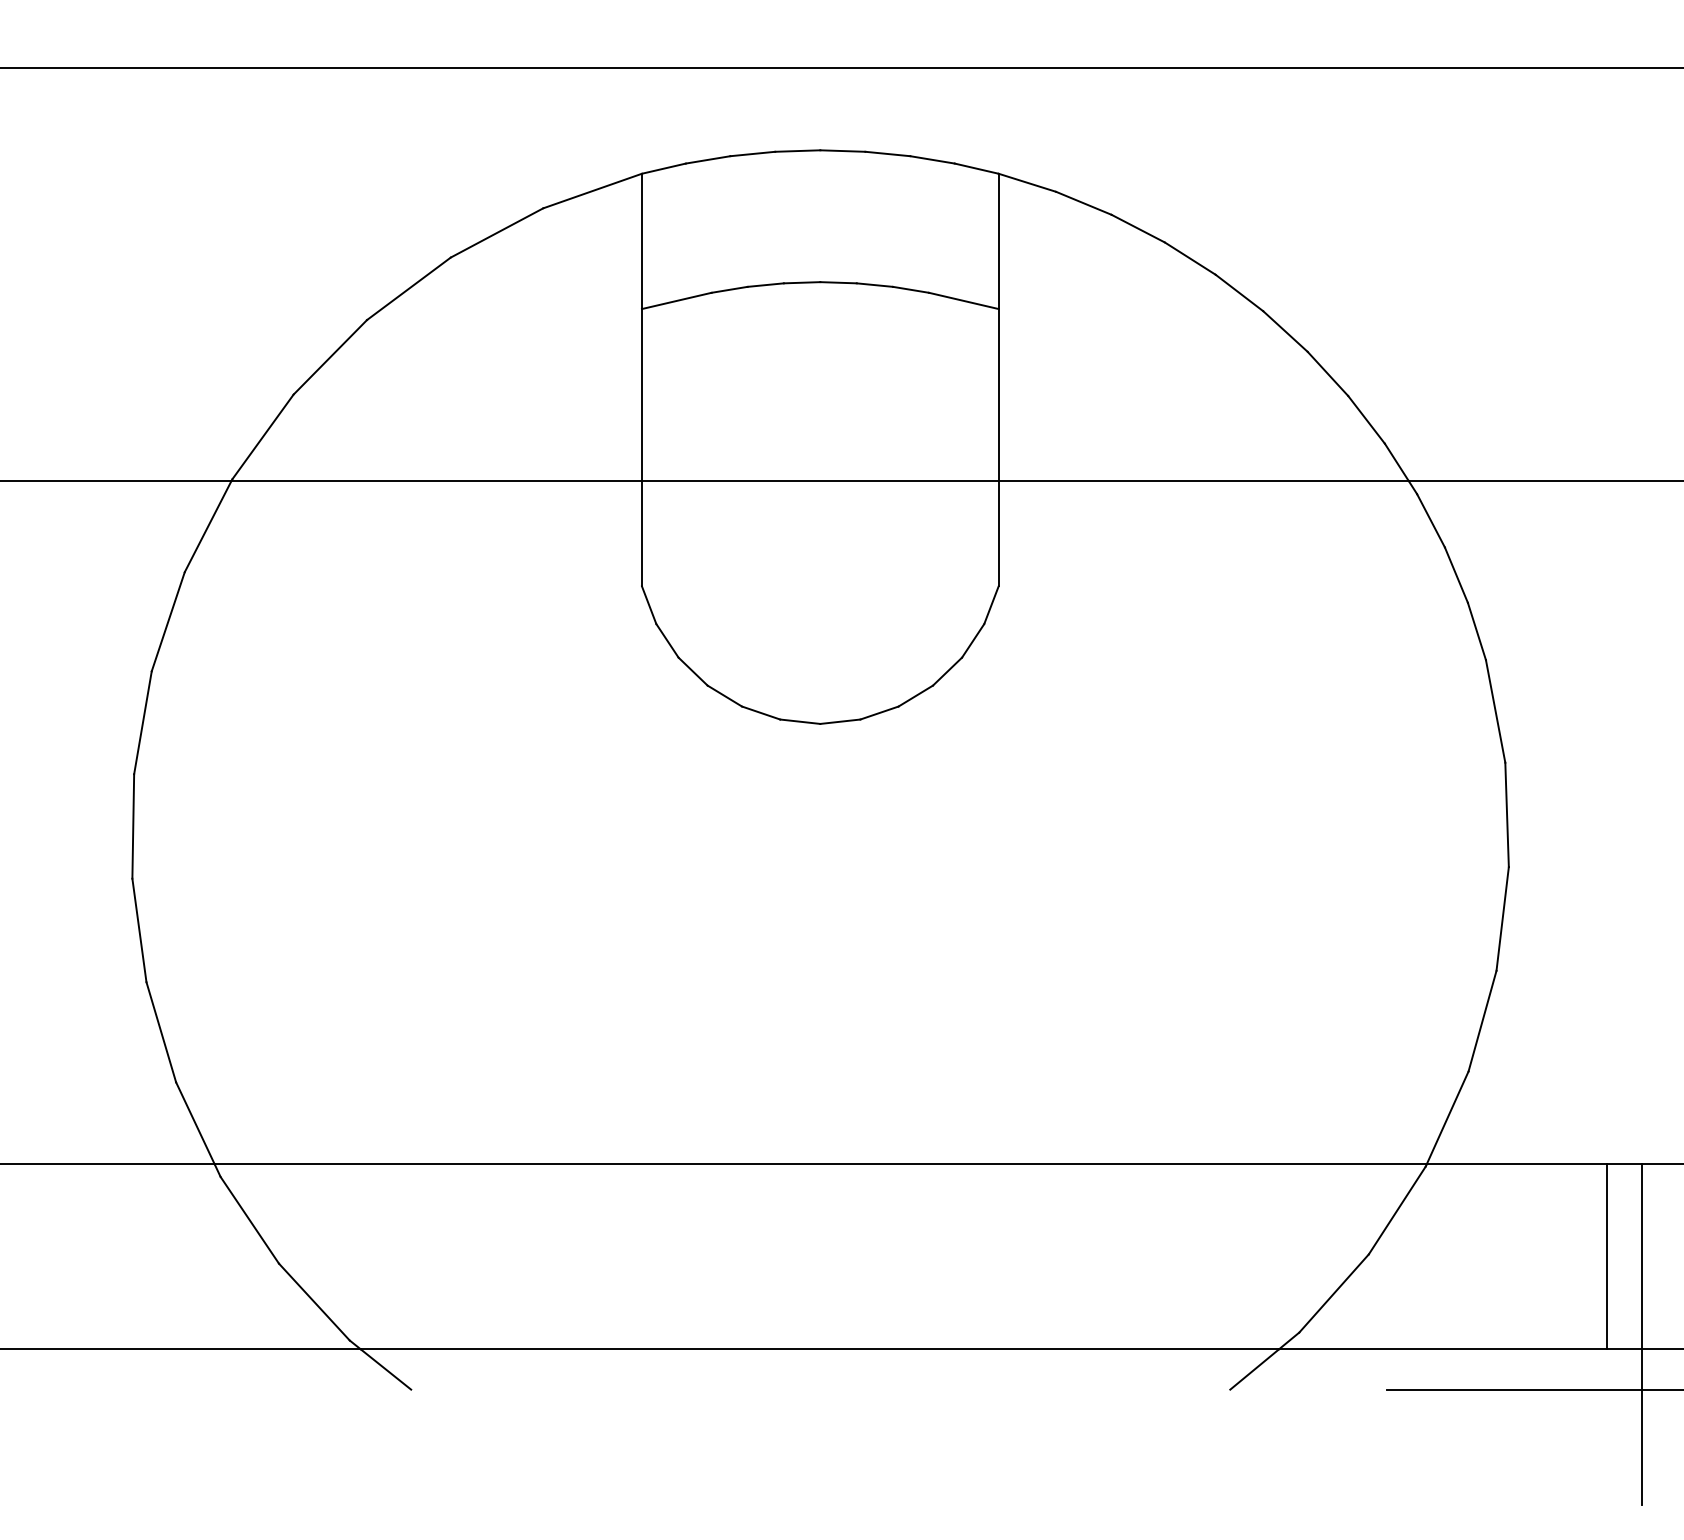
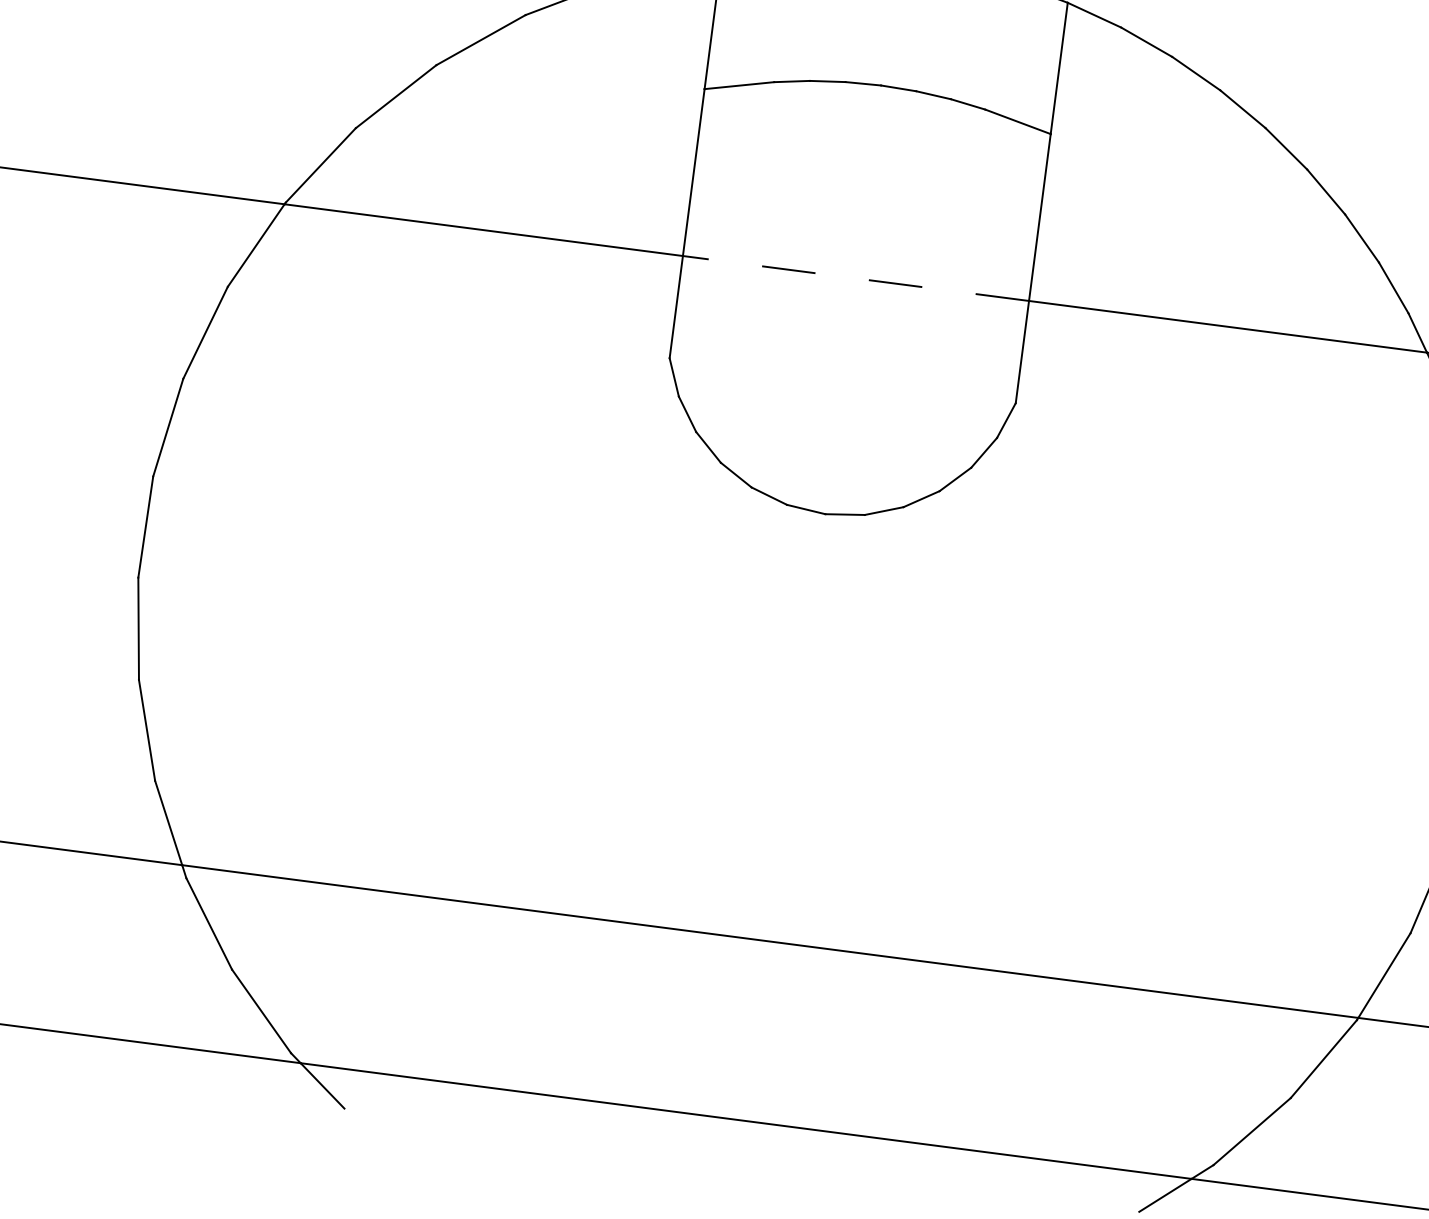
line: (819, 481) -> (855, 278), solid -> dashed

